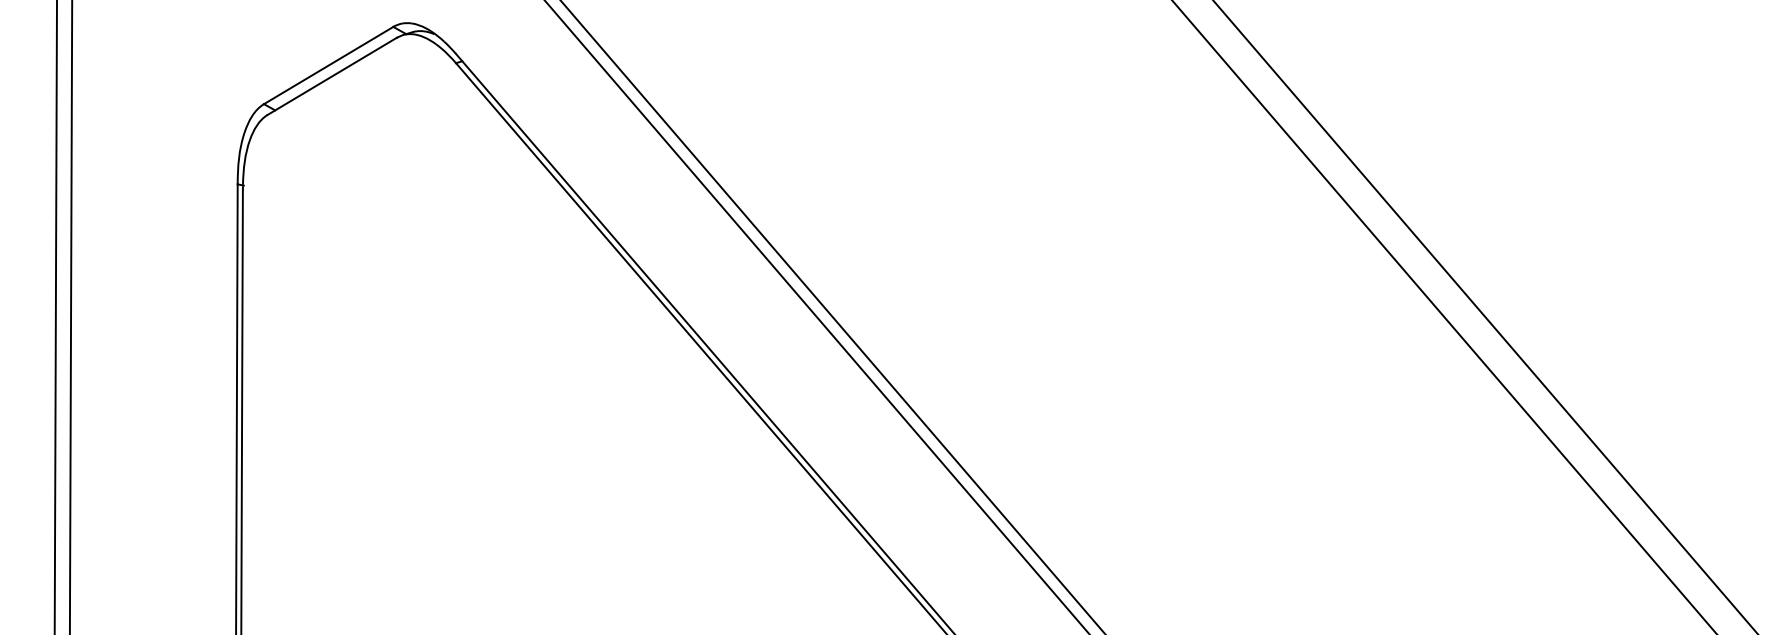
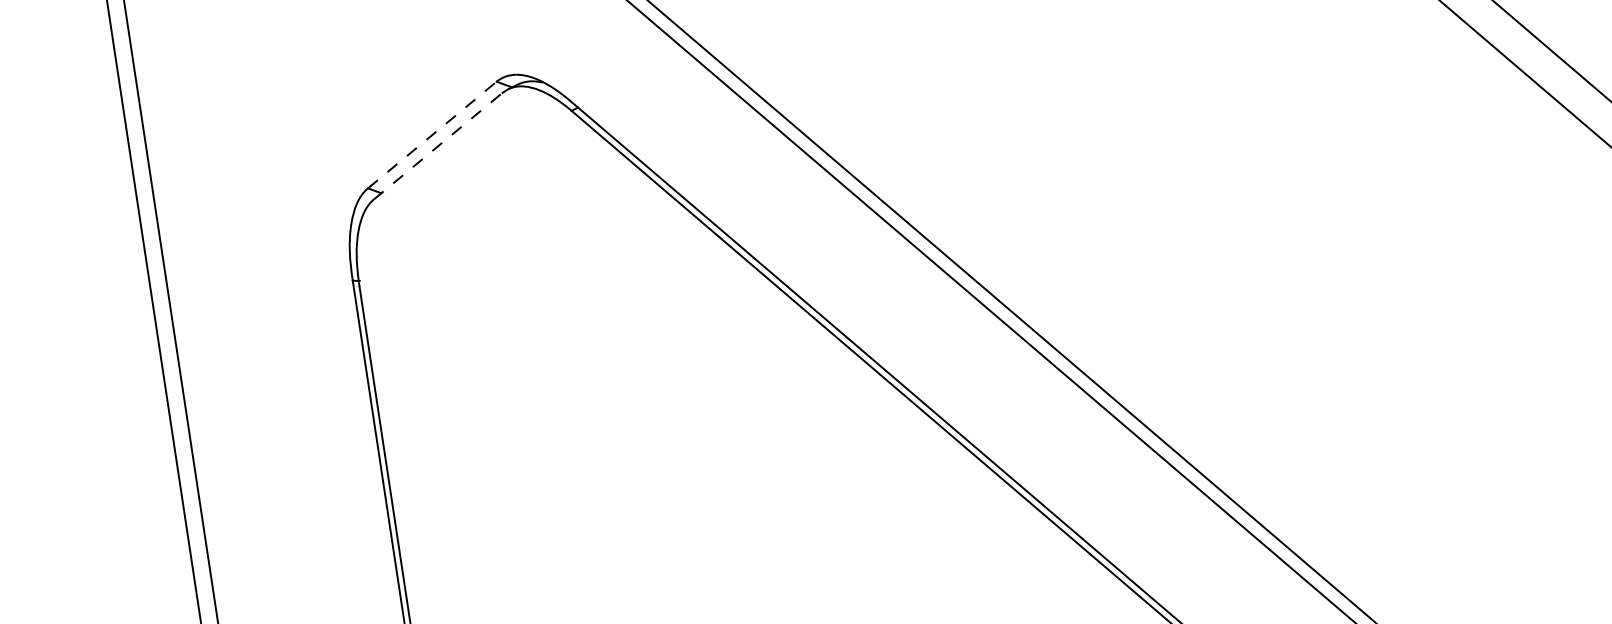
line: (329, 65) -> (433, 134), solid -> dashed
line: (332, 76) -> (438, 146), solid -> dashed

